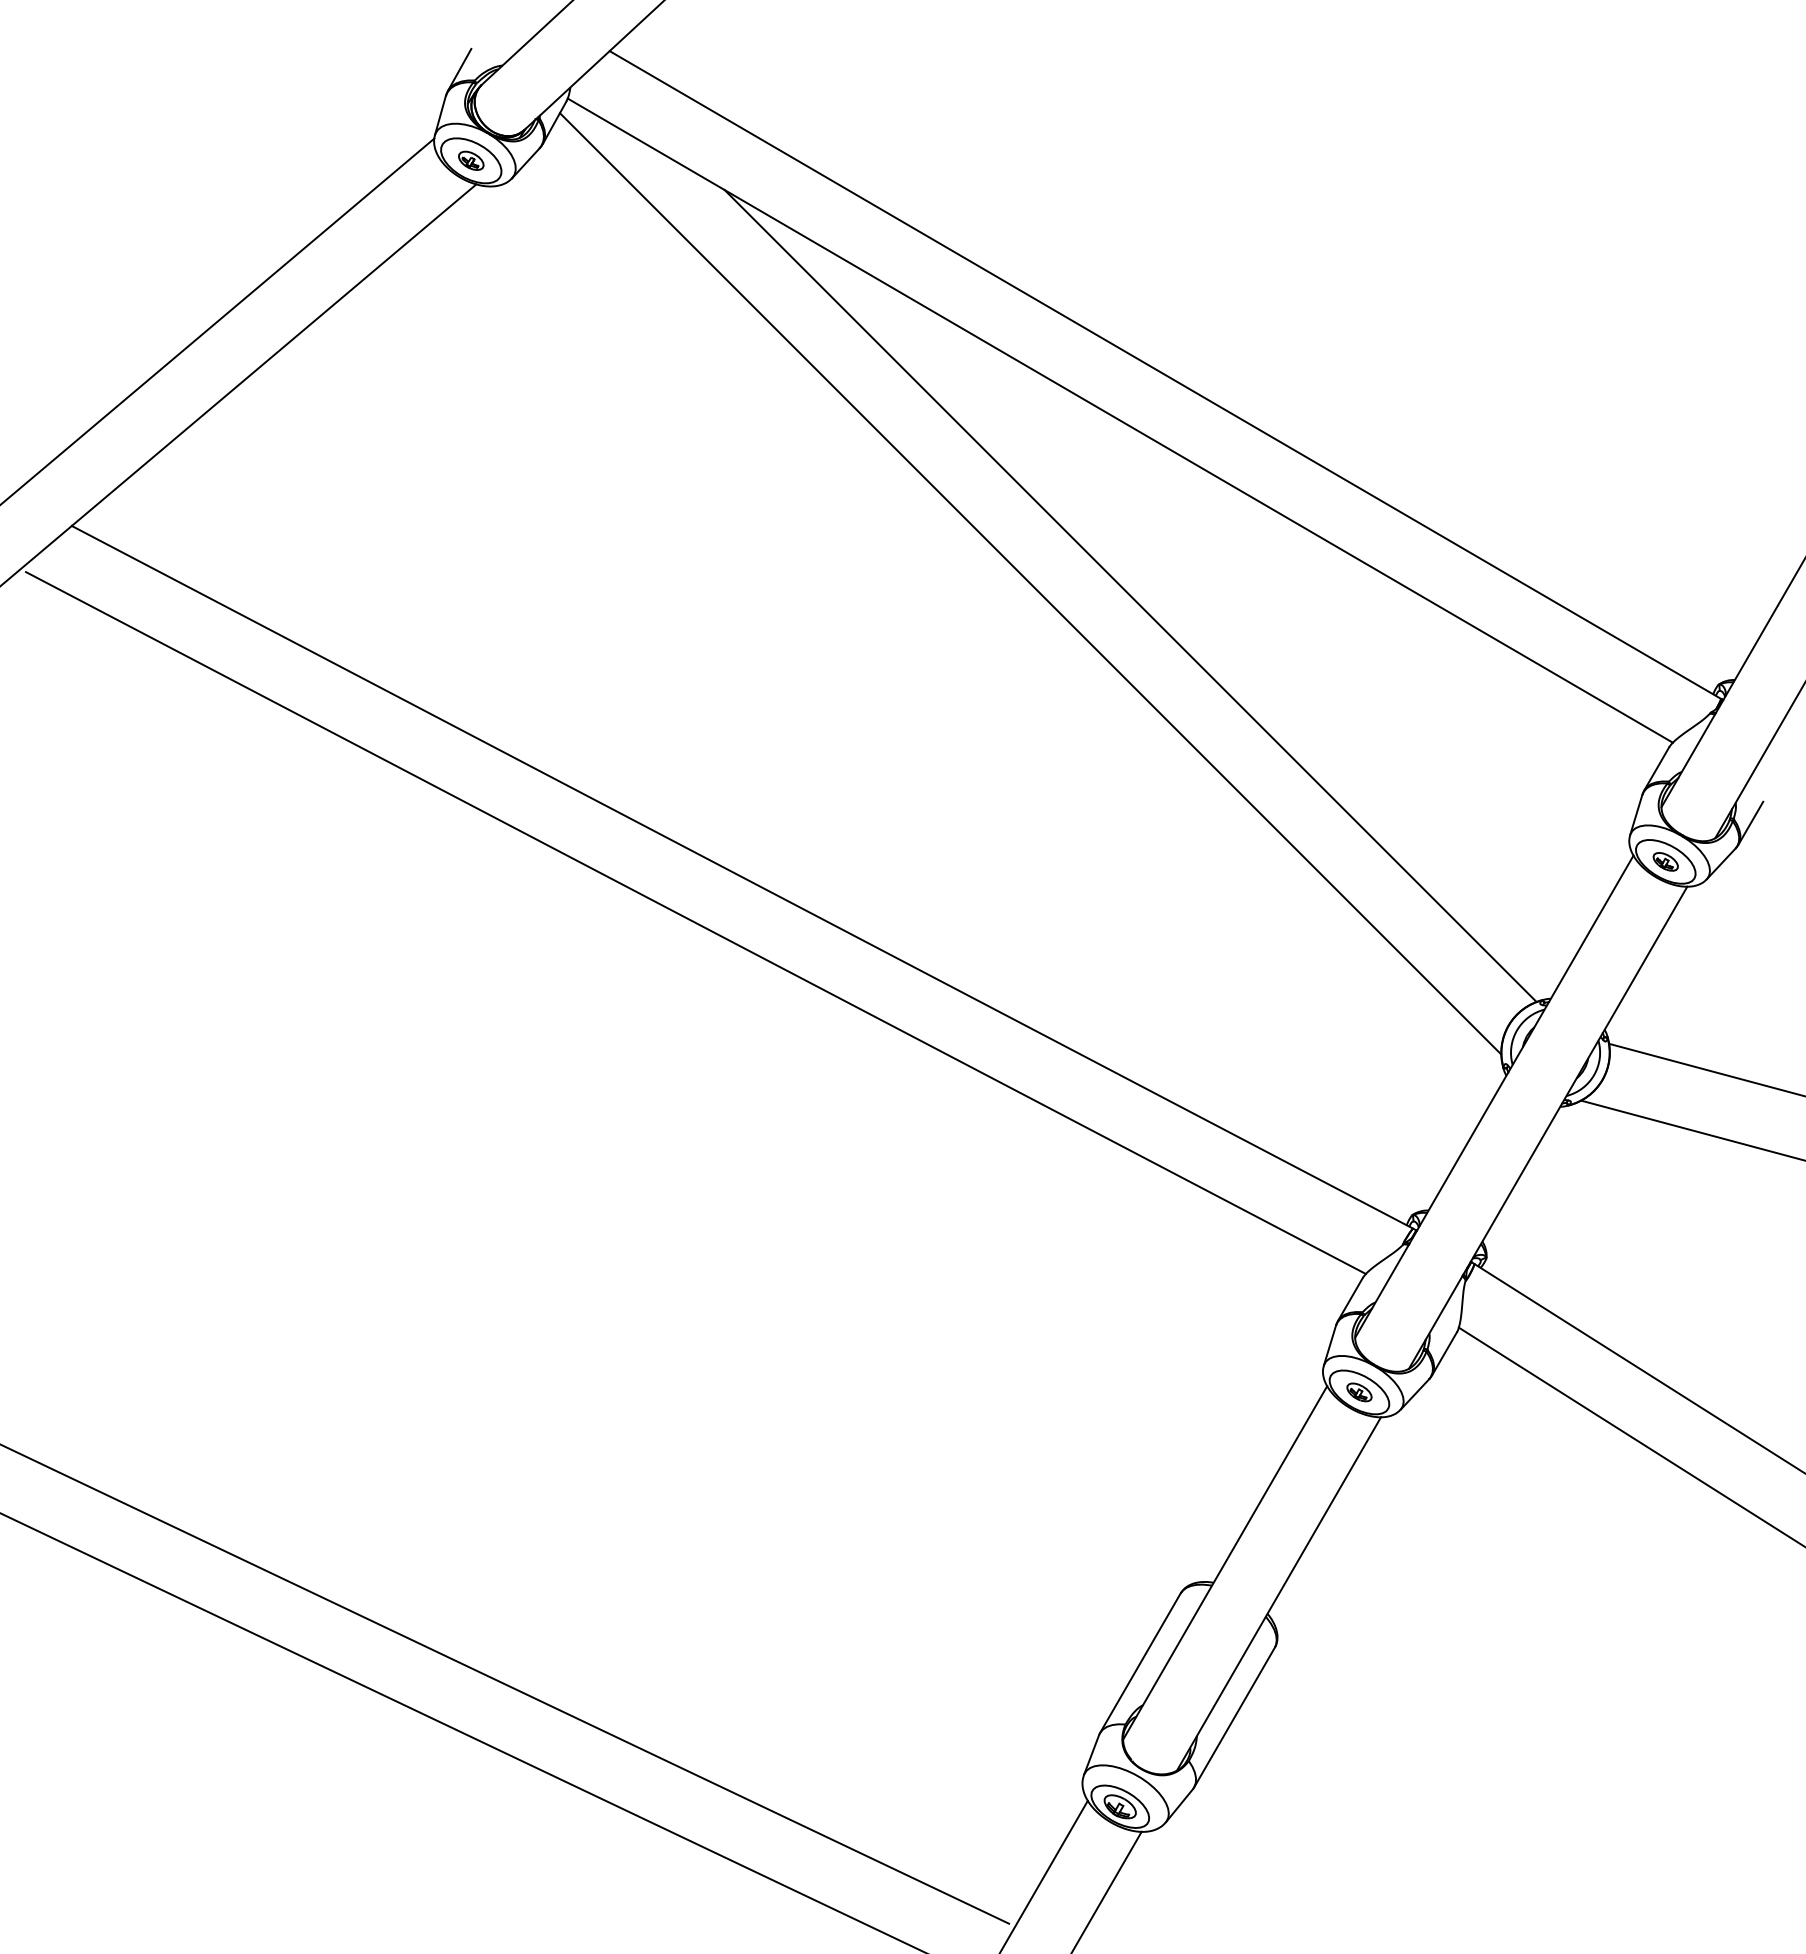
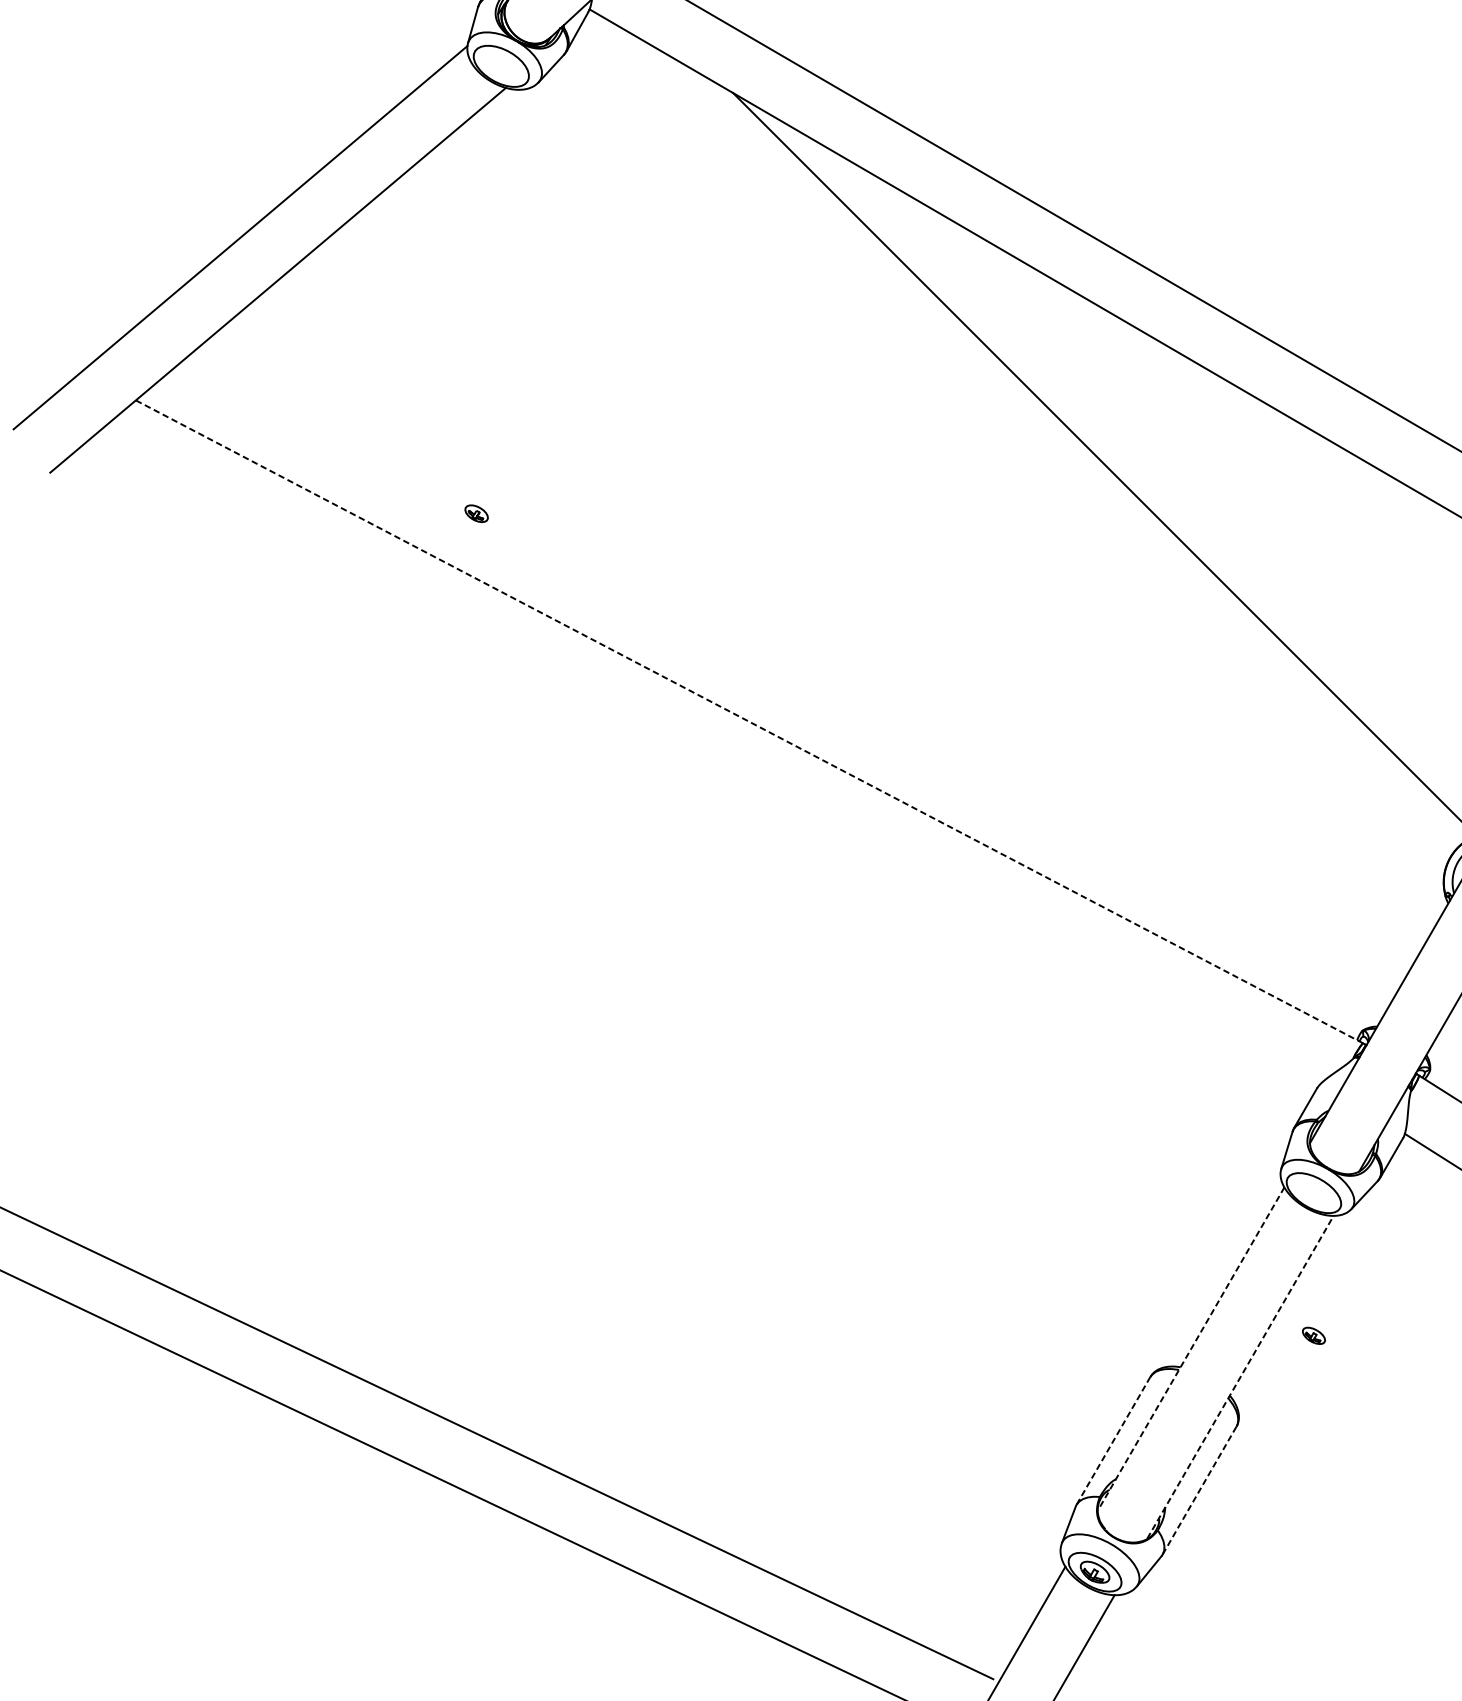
part: (471, 160) -> (476, 513), moved
line: (1030, 583) -> (1012, 453), removed
line: (741, 877) -> (748, 722), solid -> dashed
line: (695, 922) -> (706, 763), removed
part: (1359, 1392) -> (1313, 1335), moved
line: (1225, 1562) -> (1191, 1348), solid -> dashed
line: (1279, 1593) -> (1240, 1377), solid -> dashed
line: (1140, 1663) -> (1113, 1441), solid -> dashed
line: (1234, 1717) -> (1199, 1490), solid -> dashed

